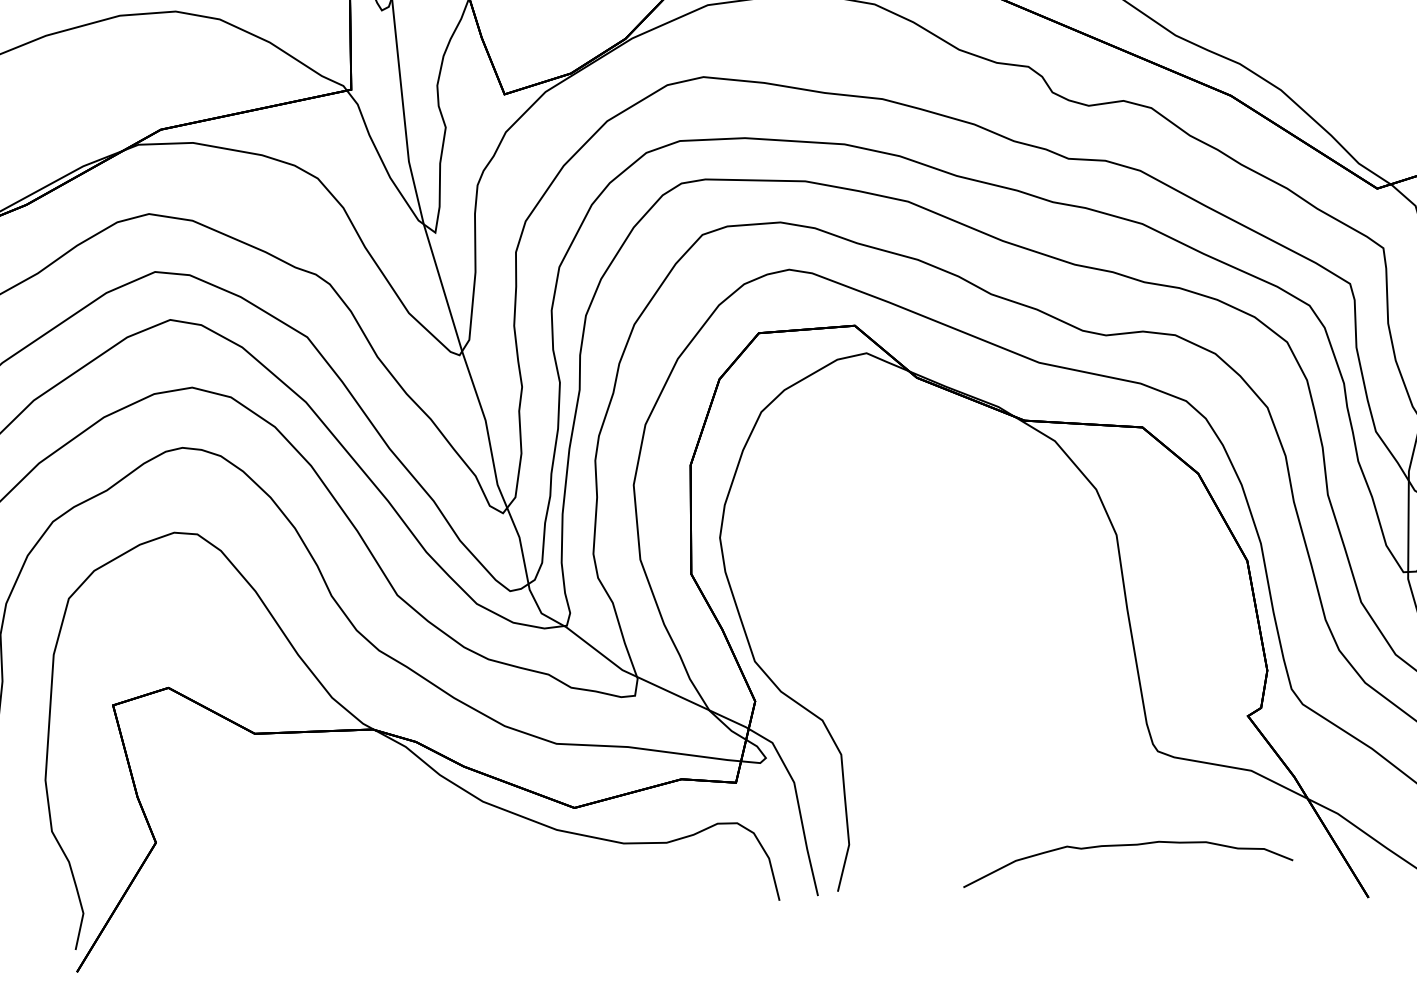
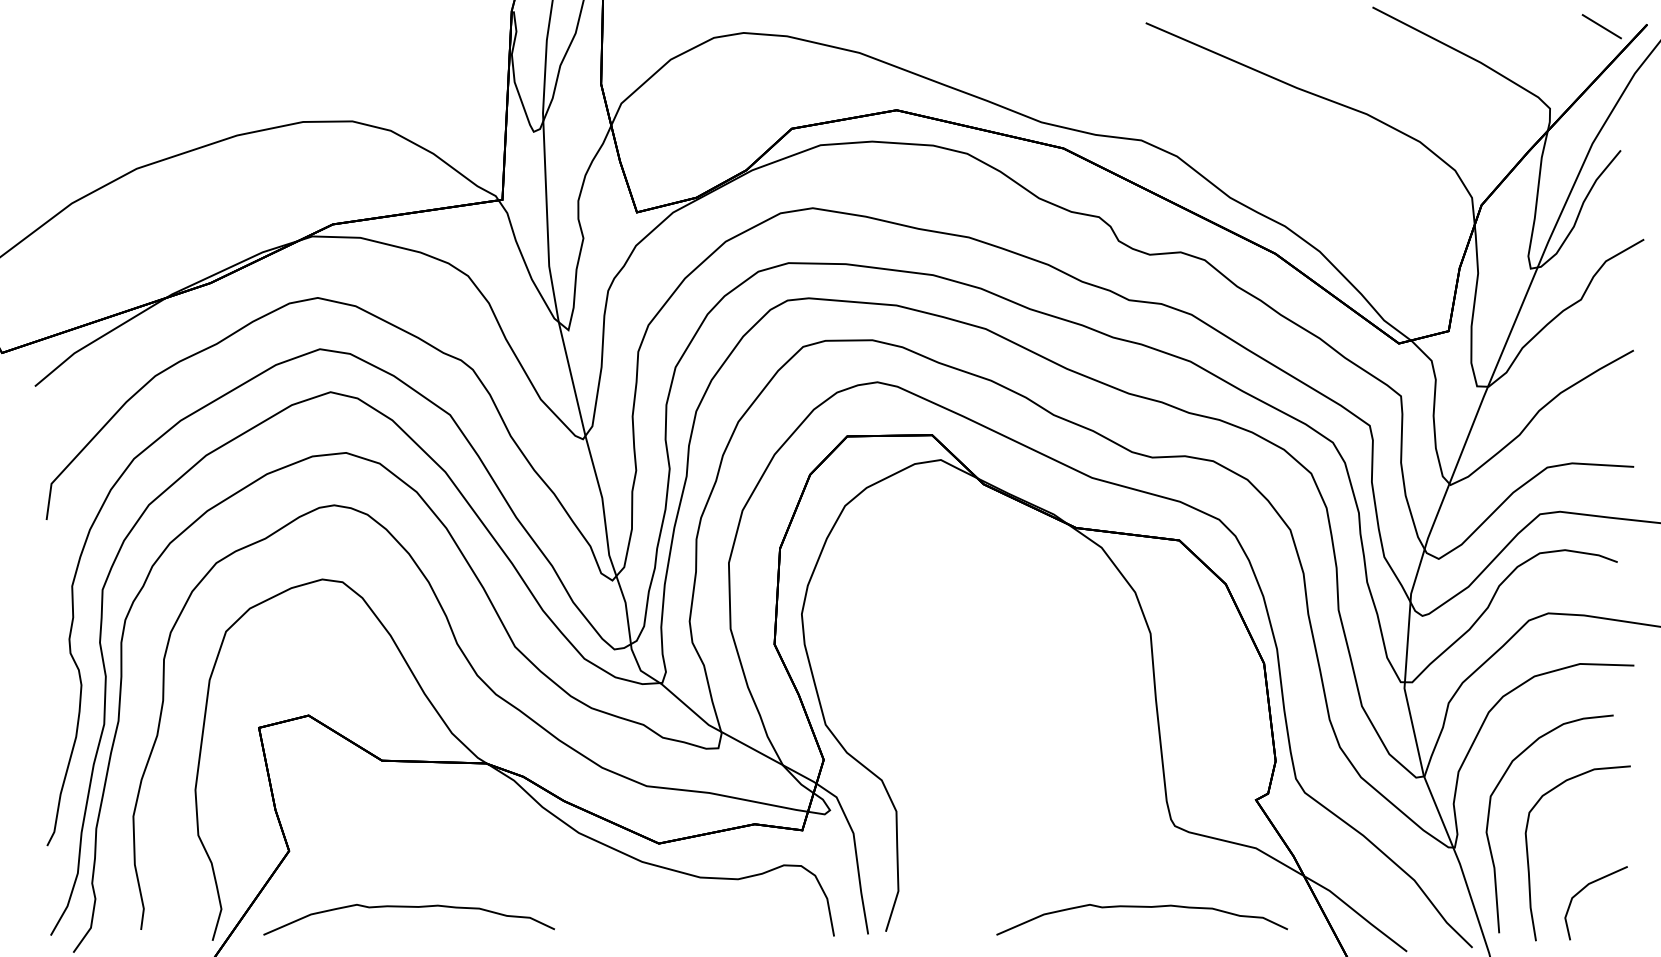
curve: (295, 898) -> (408, 907), added

